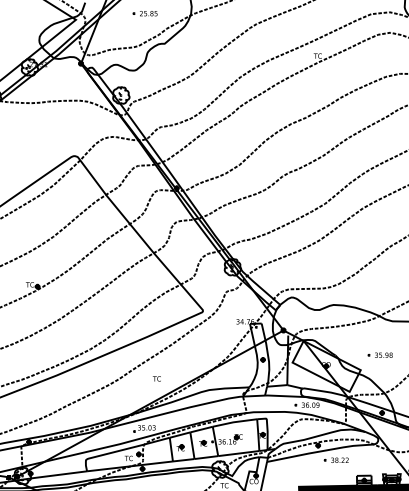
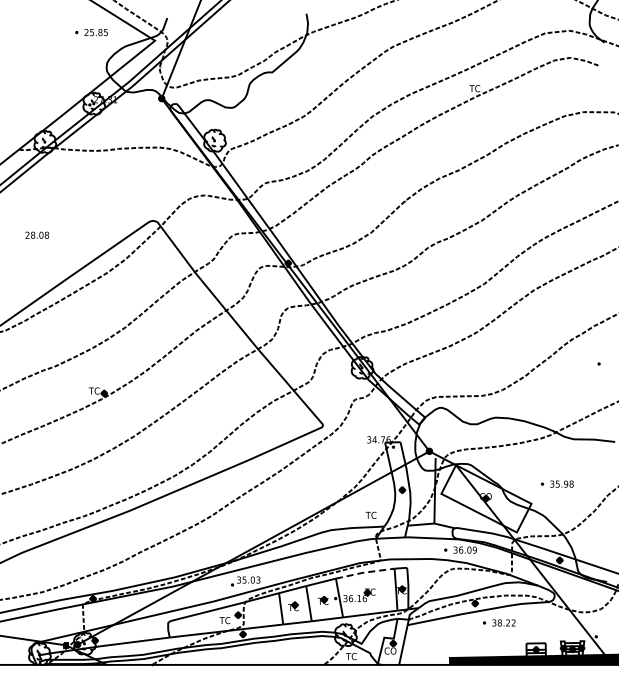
part: (145, 13) -> (91, 32), moved
text: (156, 378) -> (370, 514), moved
line: (235, 422) -> (365, 572), solid -> dashed

